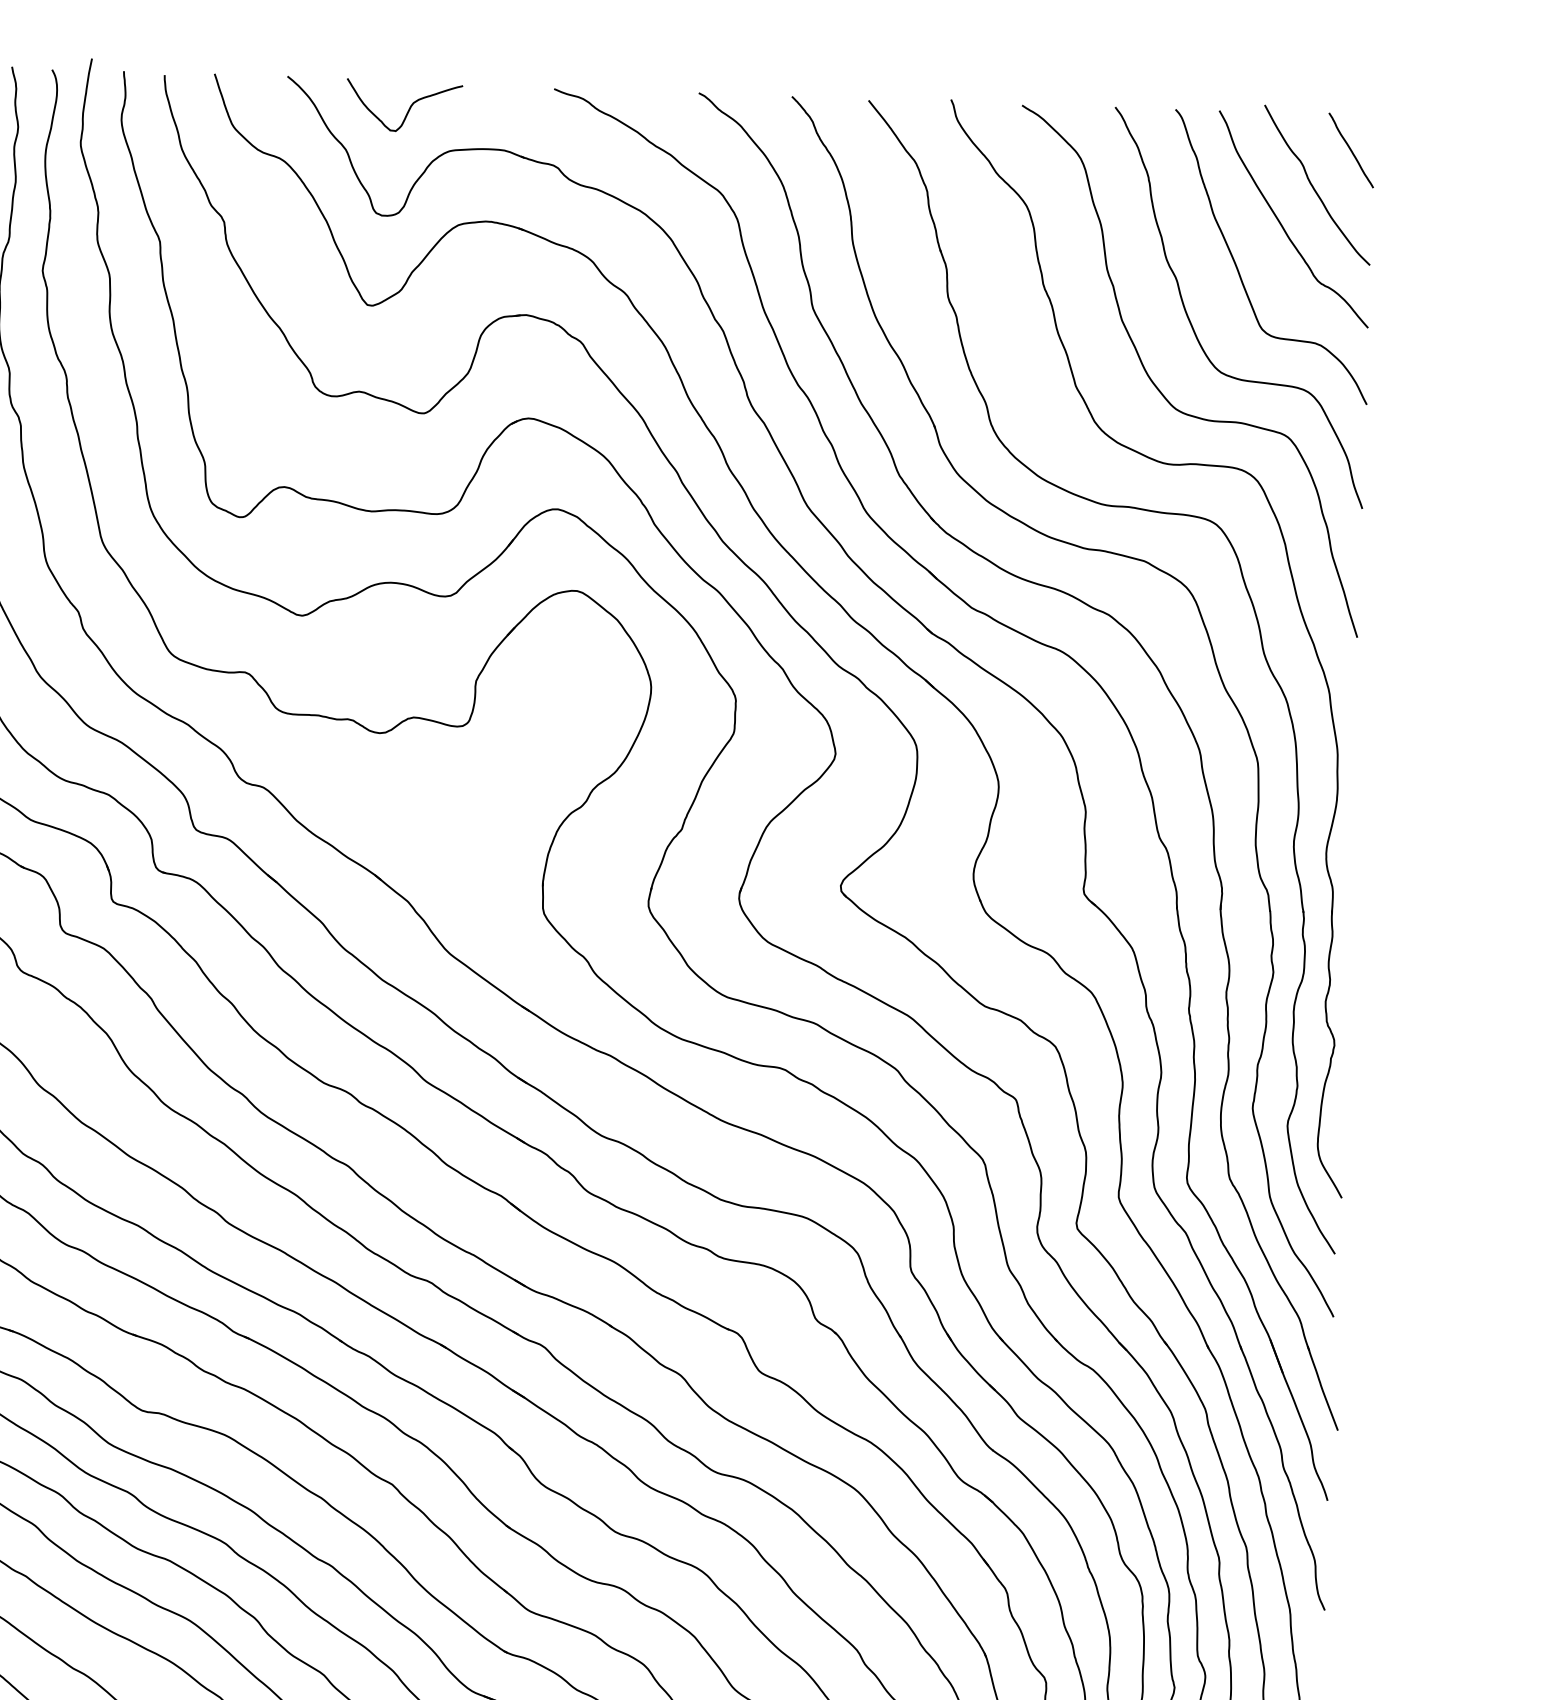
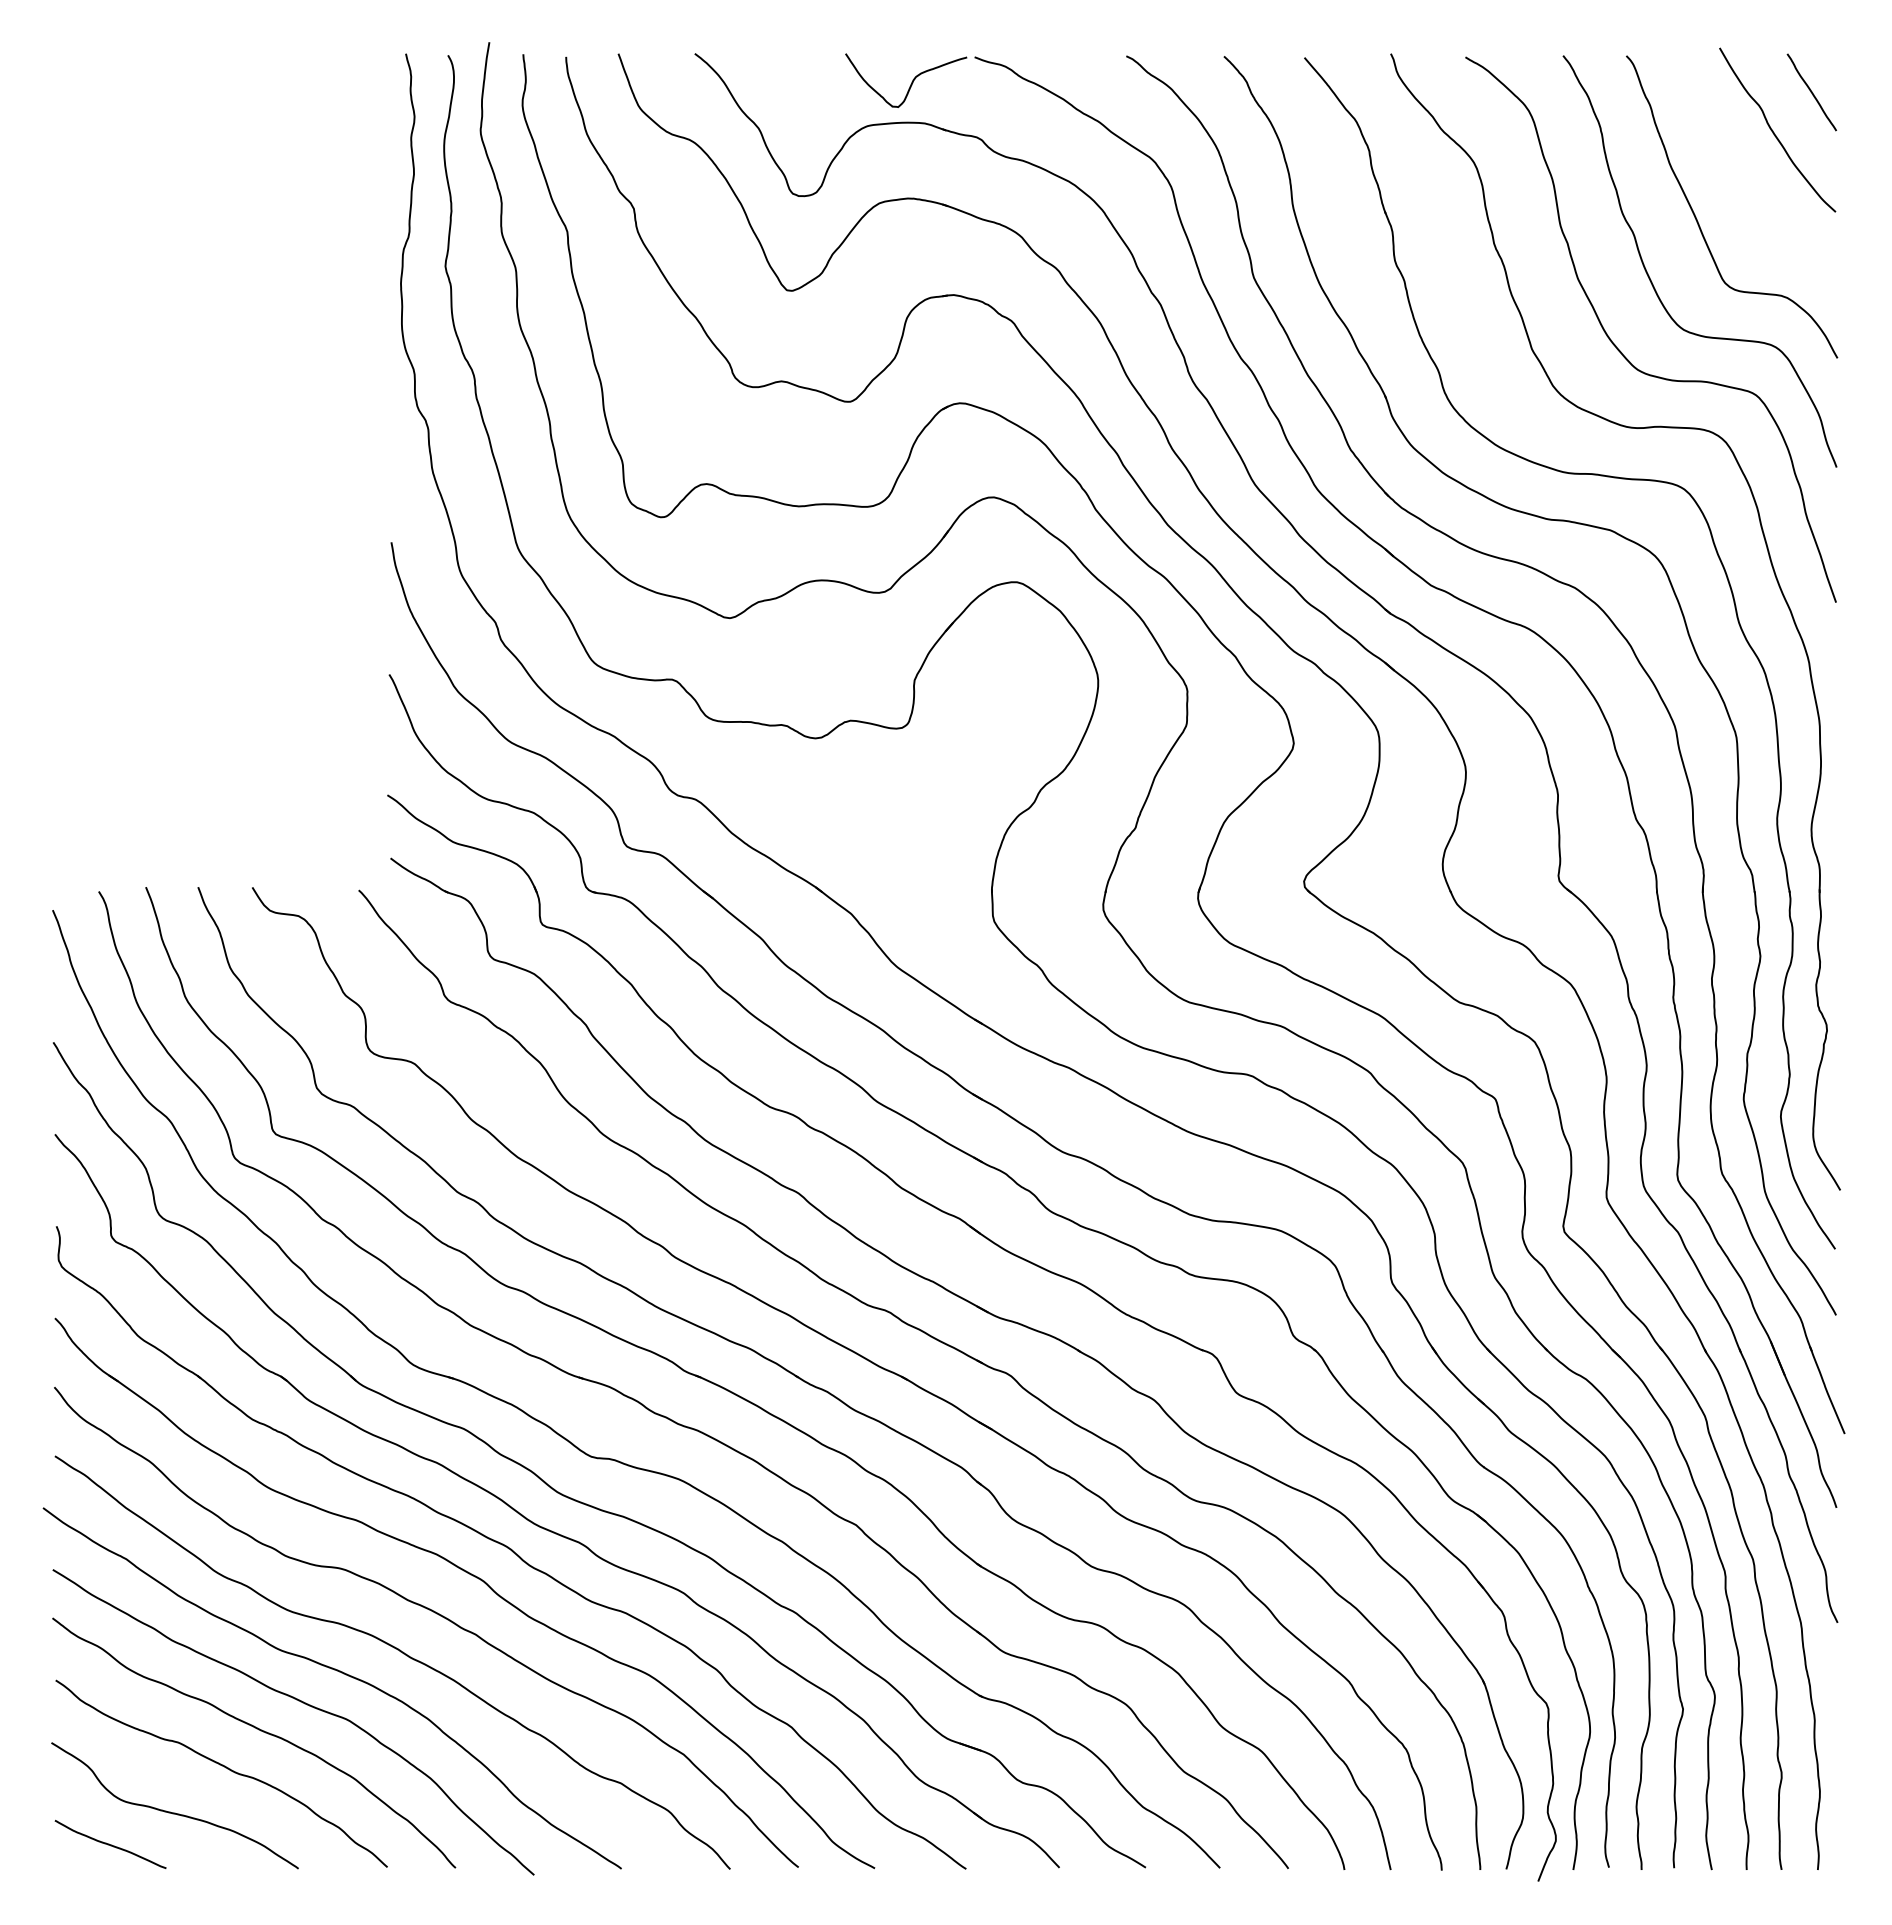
curve: (409, 108) -> (911, 82), moved
curve: (1282, 224) -> (1742, 172), removed

